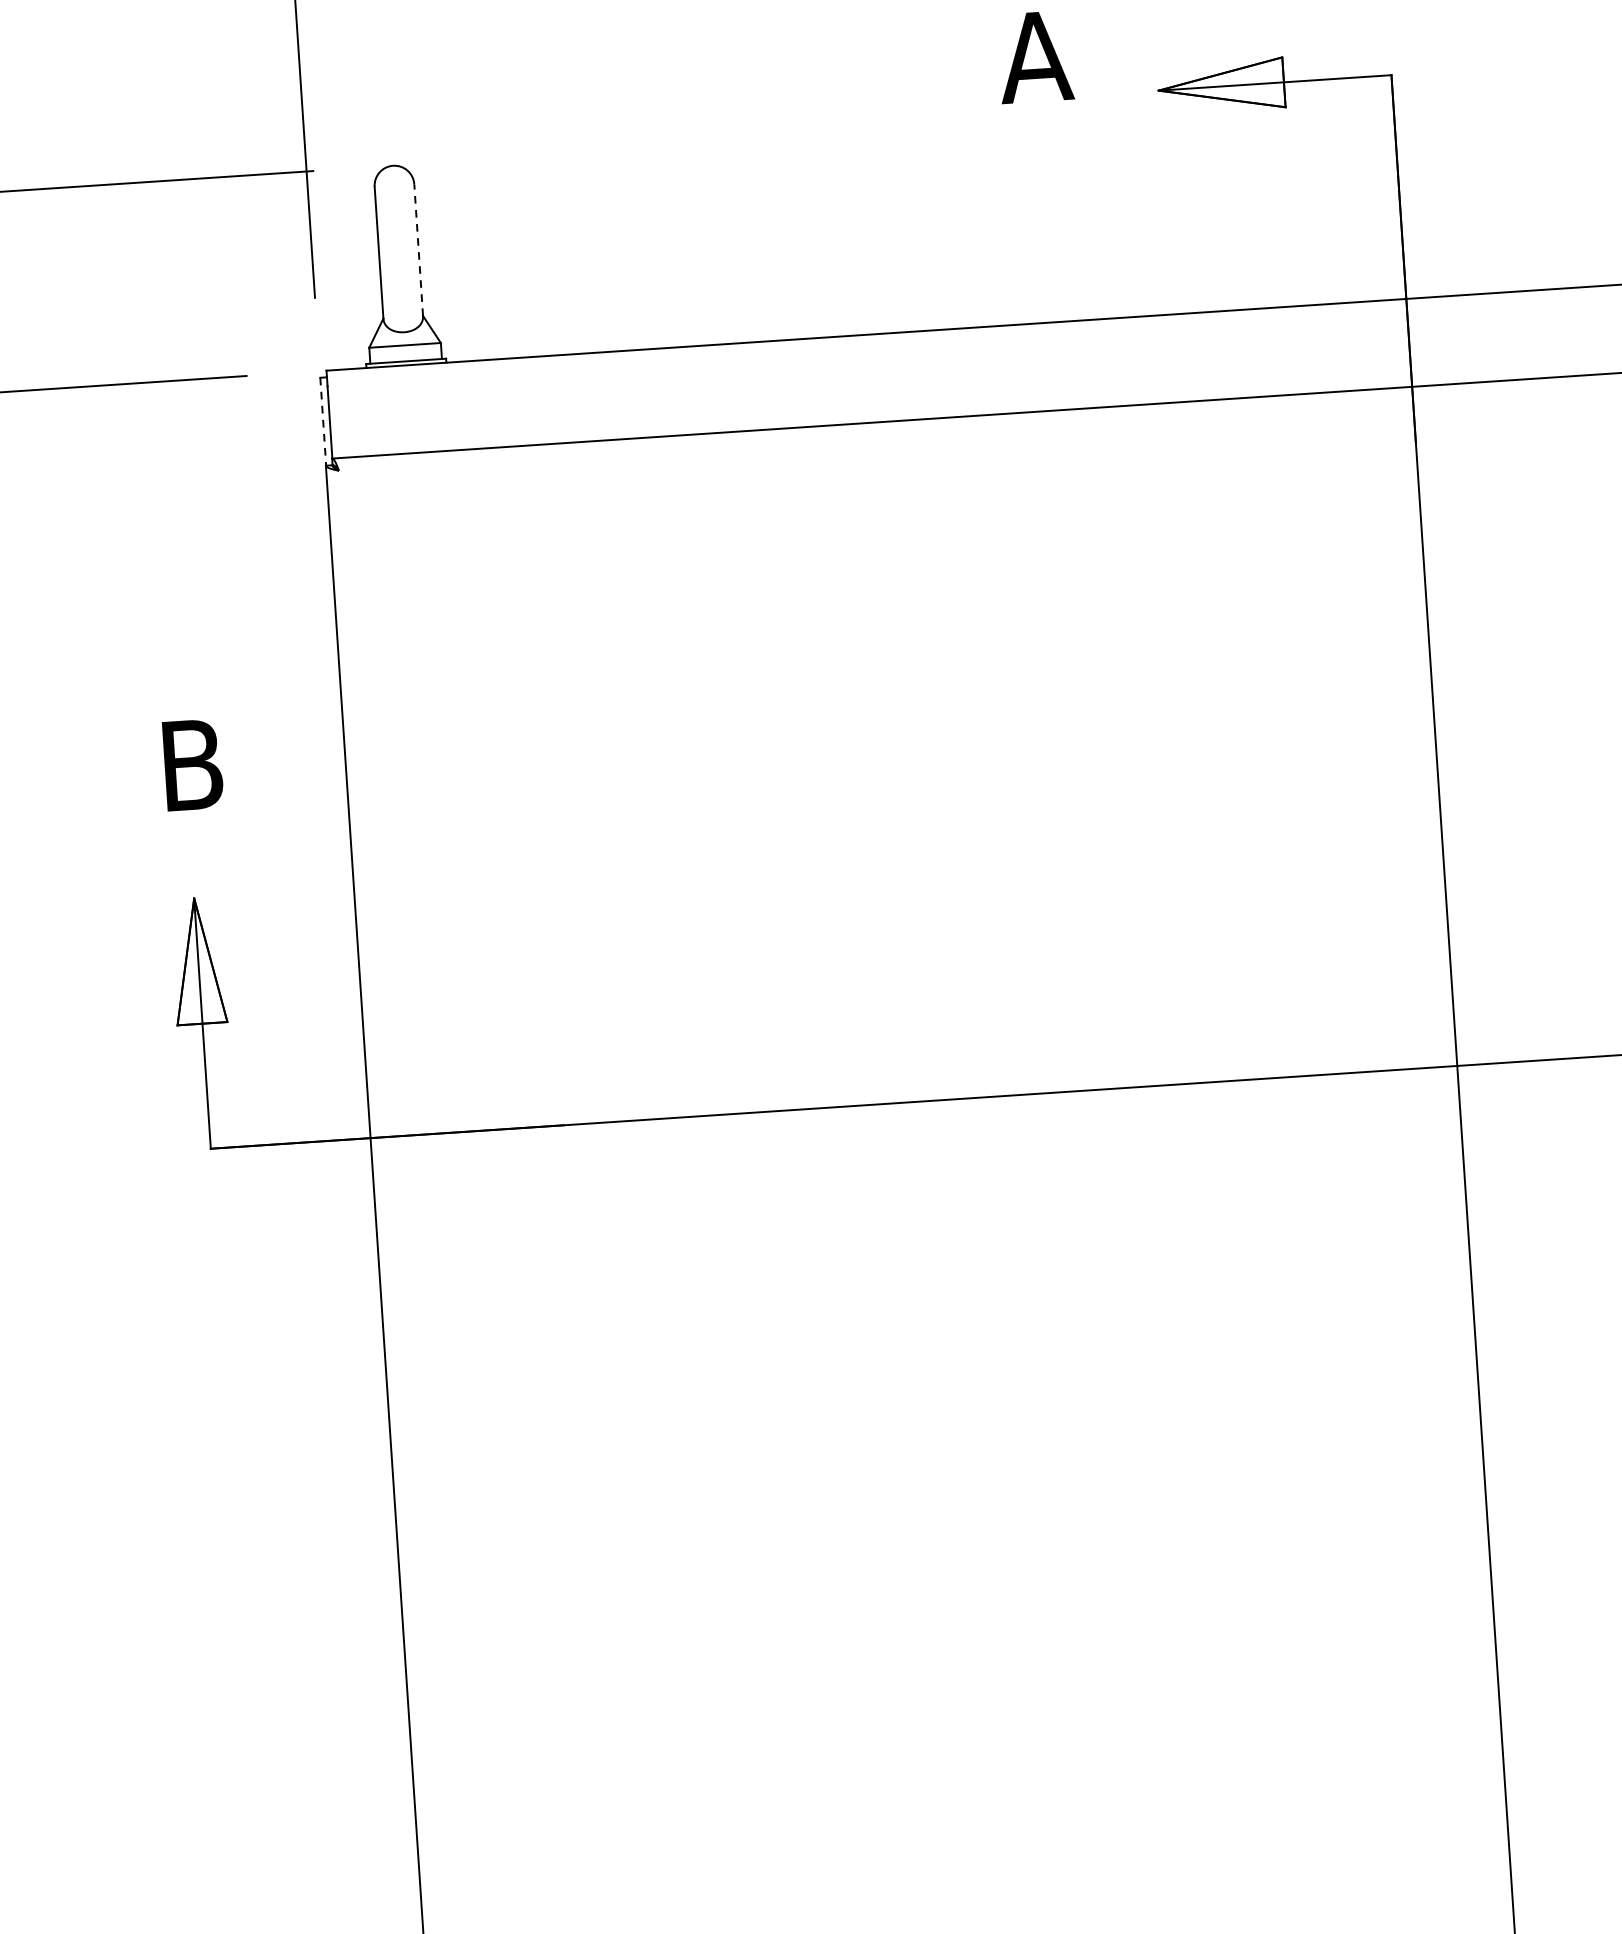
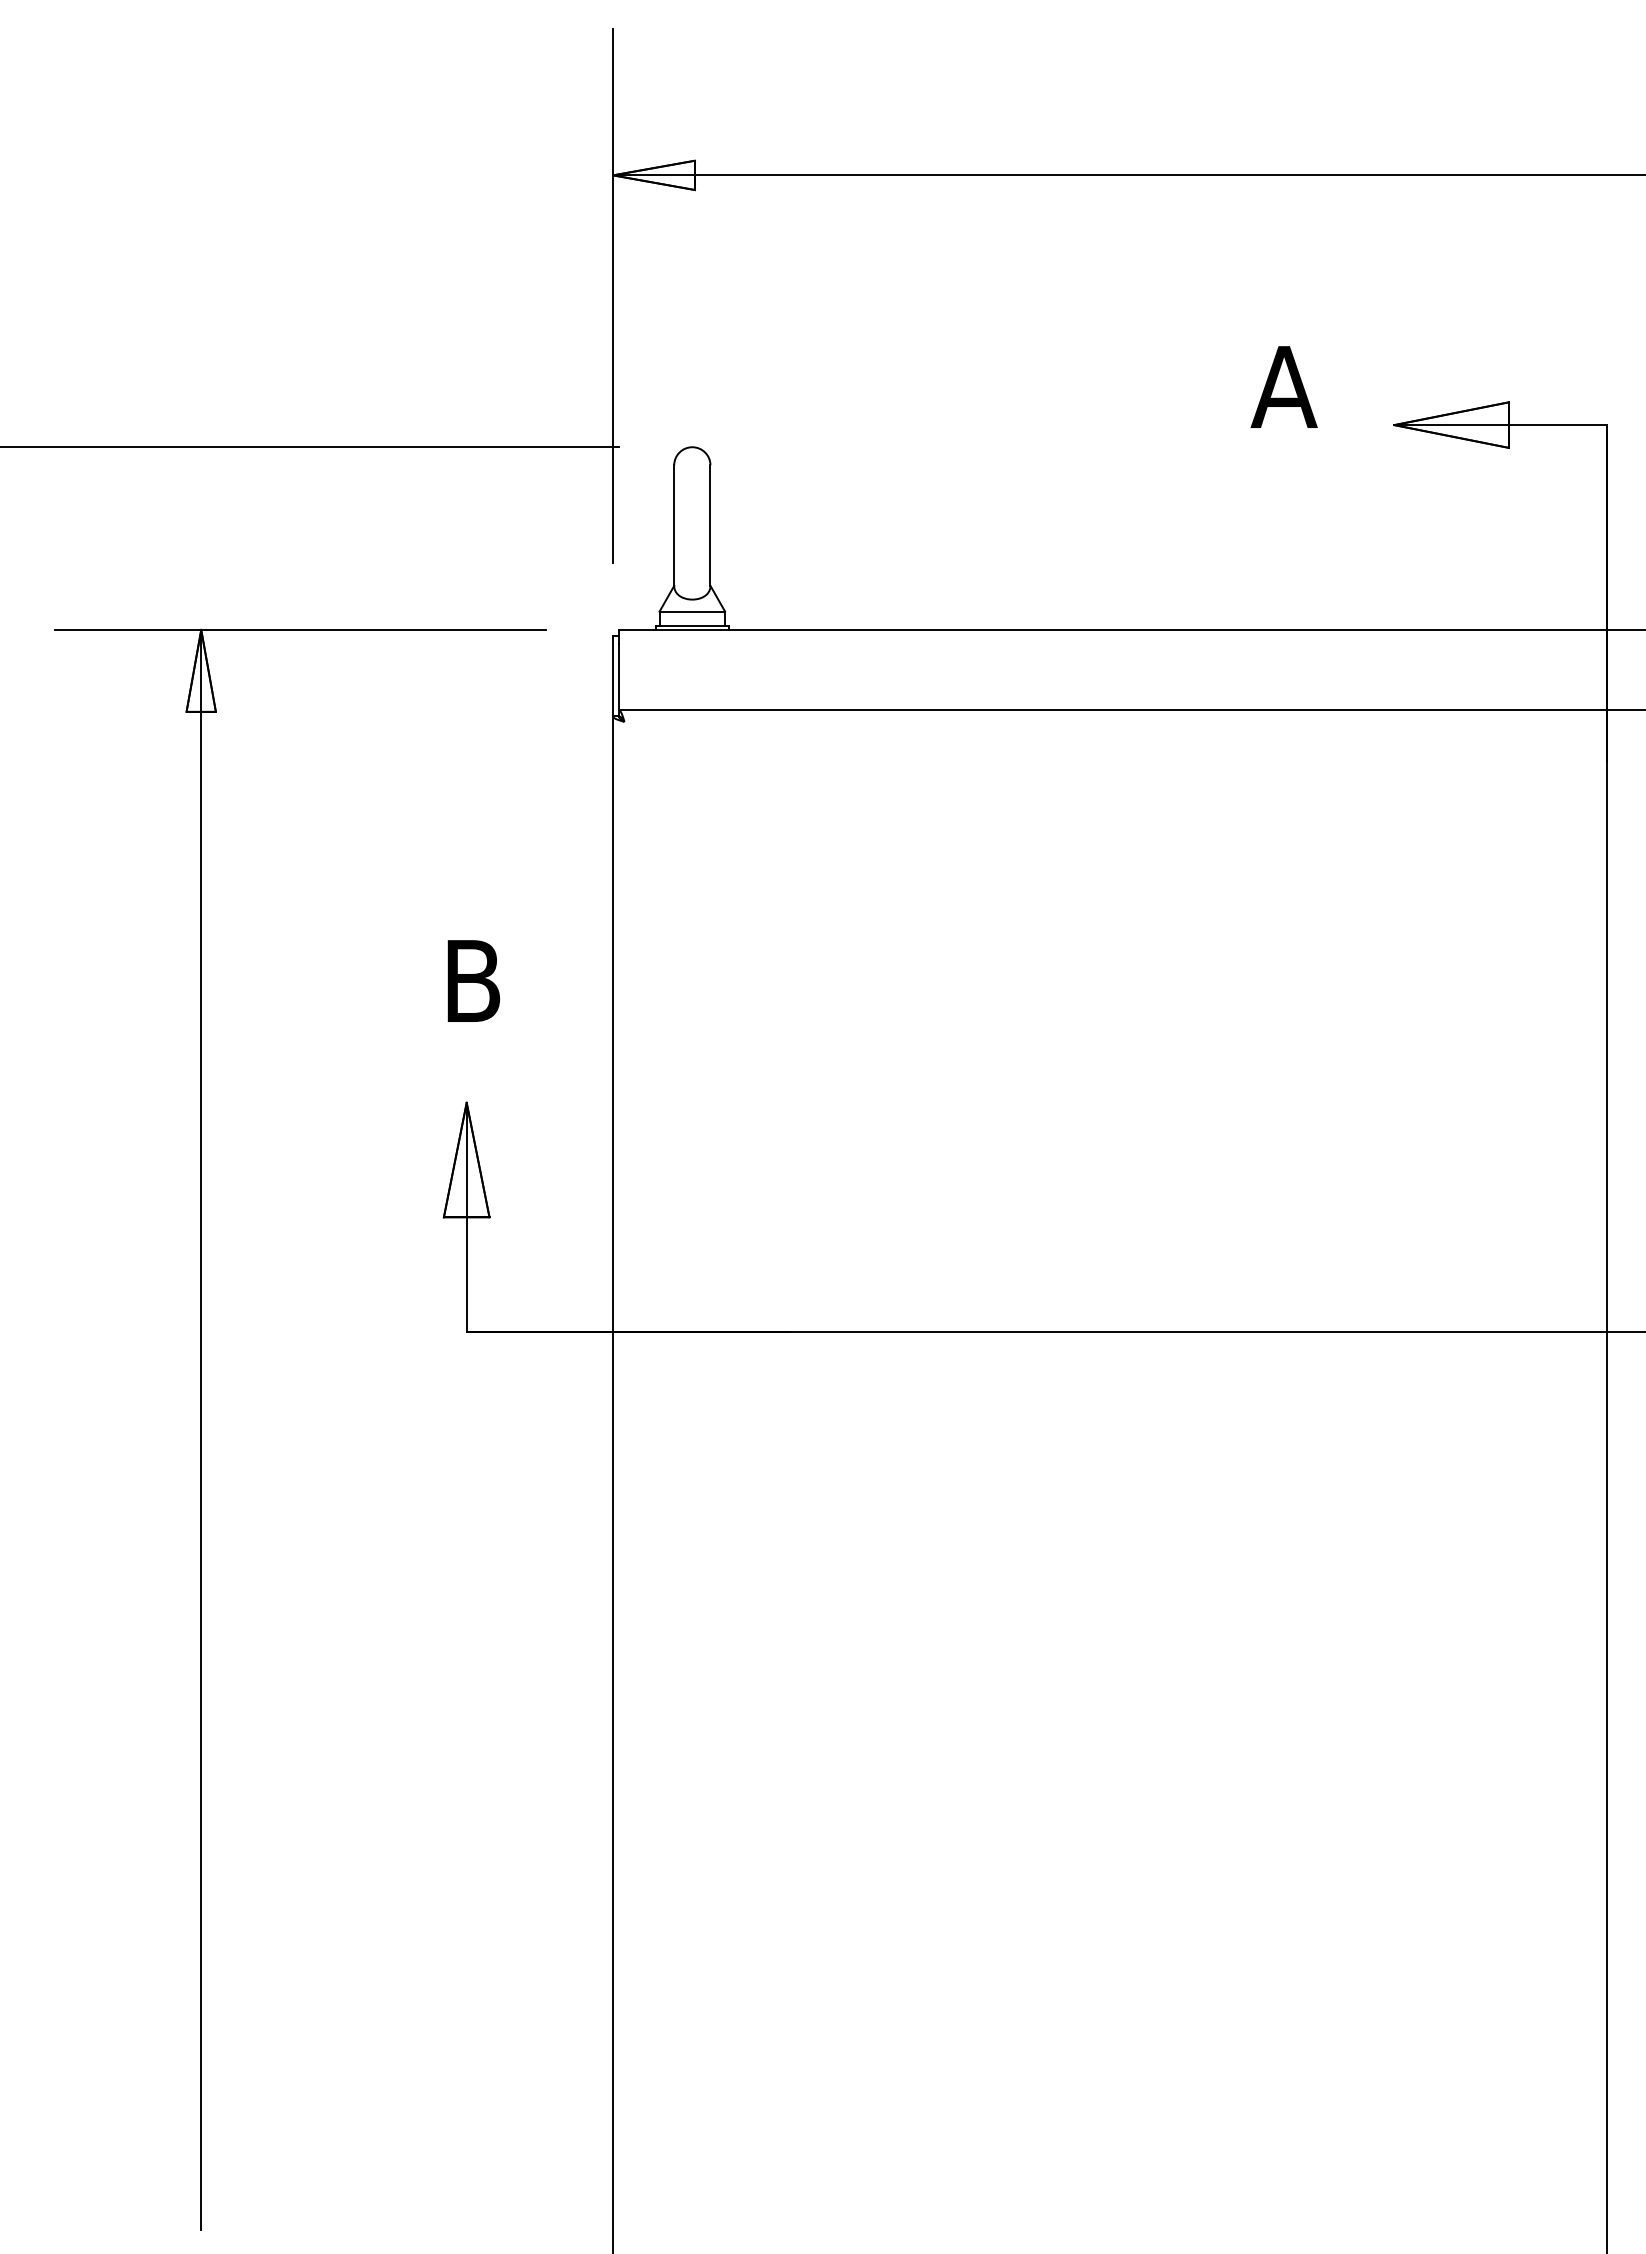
line: (418, 249) -> (710, 525), dashed -> solid
line: (323, 422) -> (613, 676), dashed -> solid

